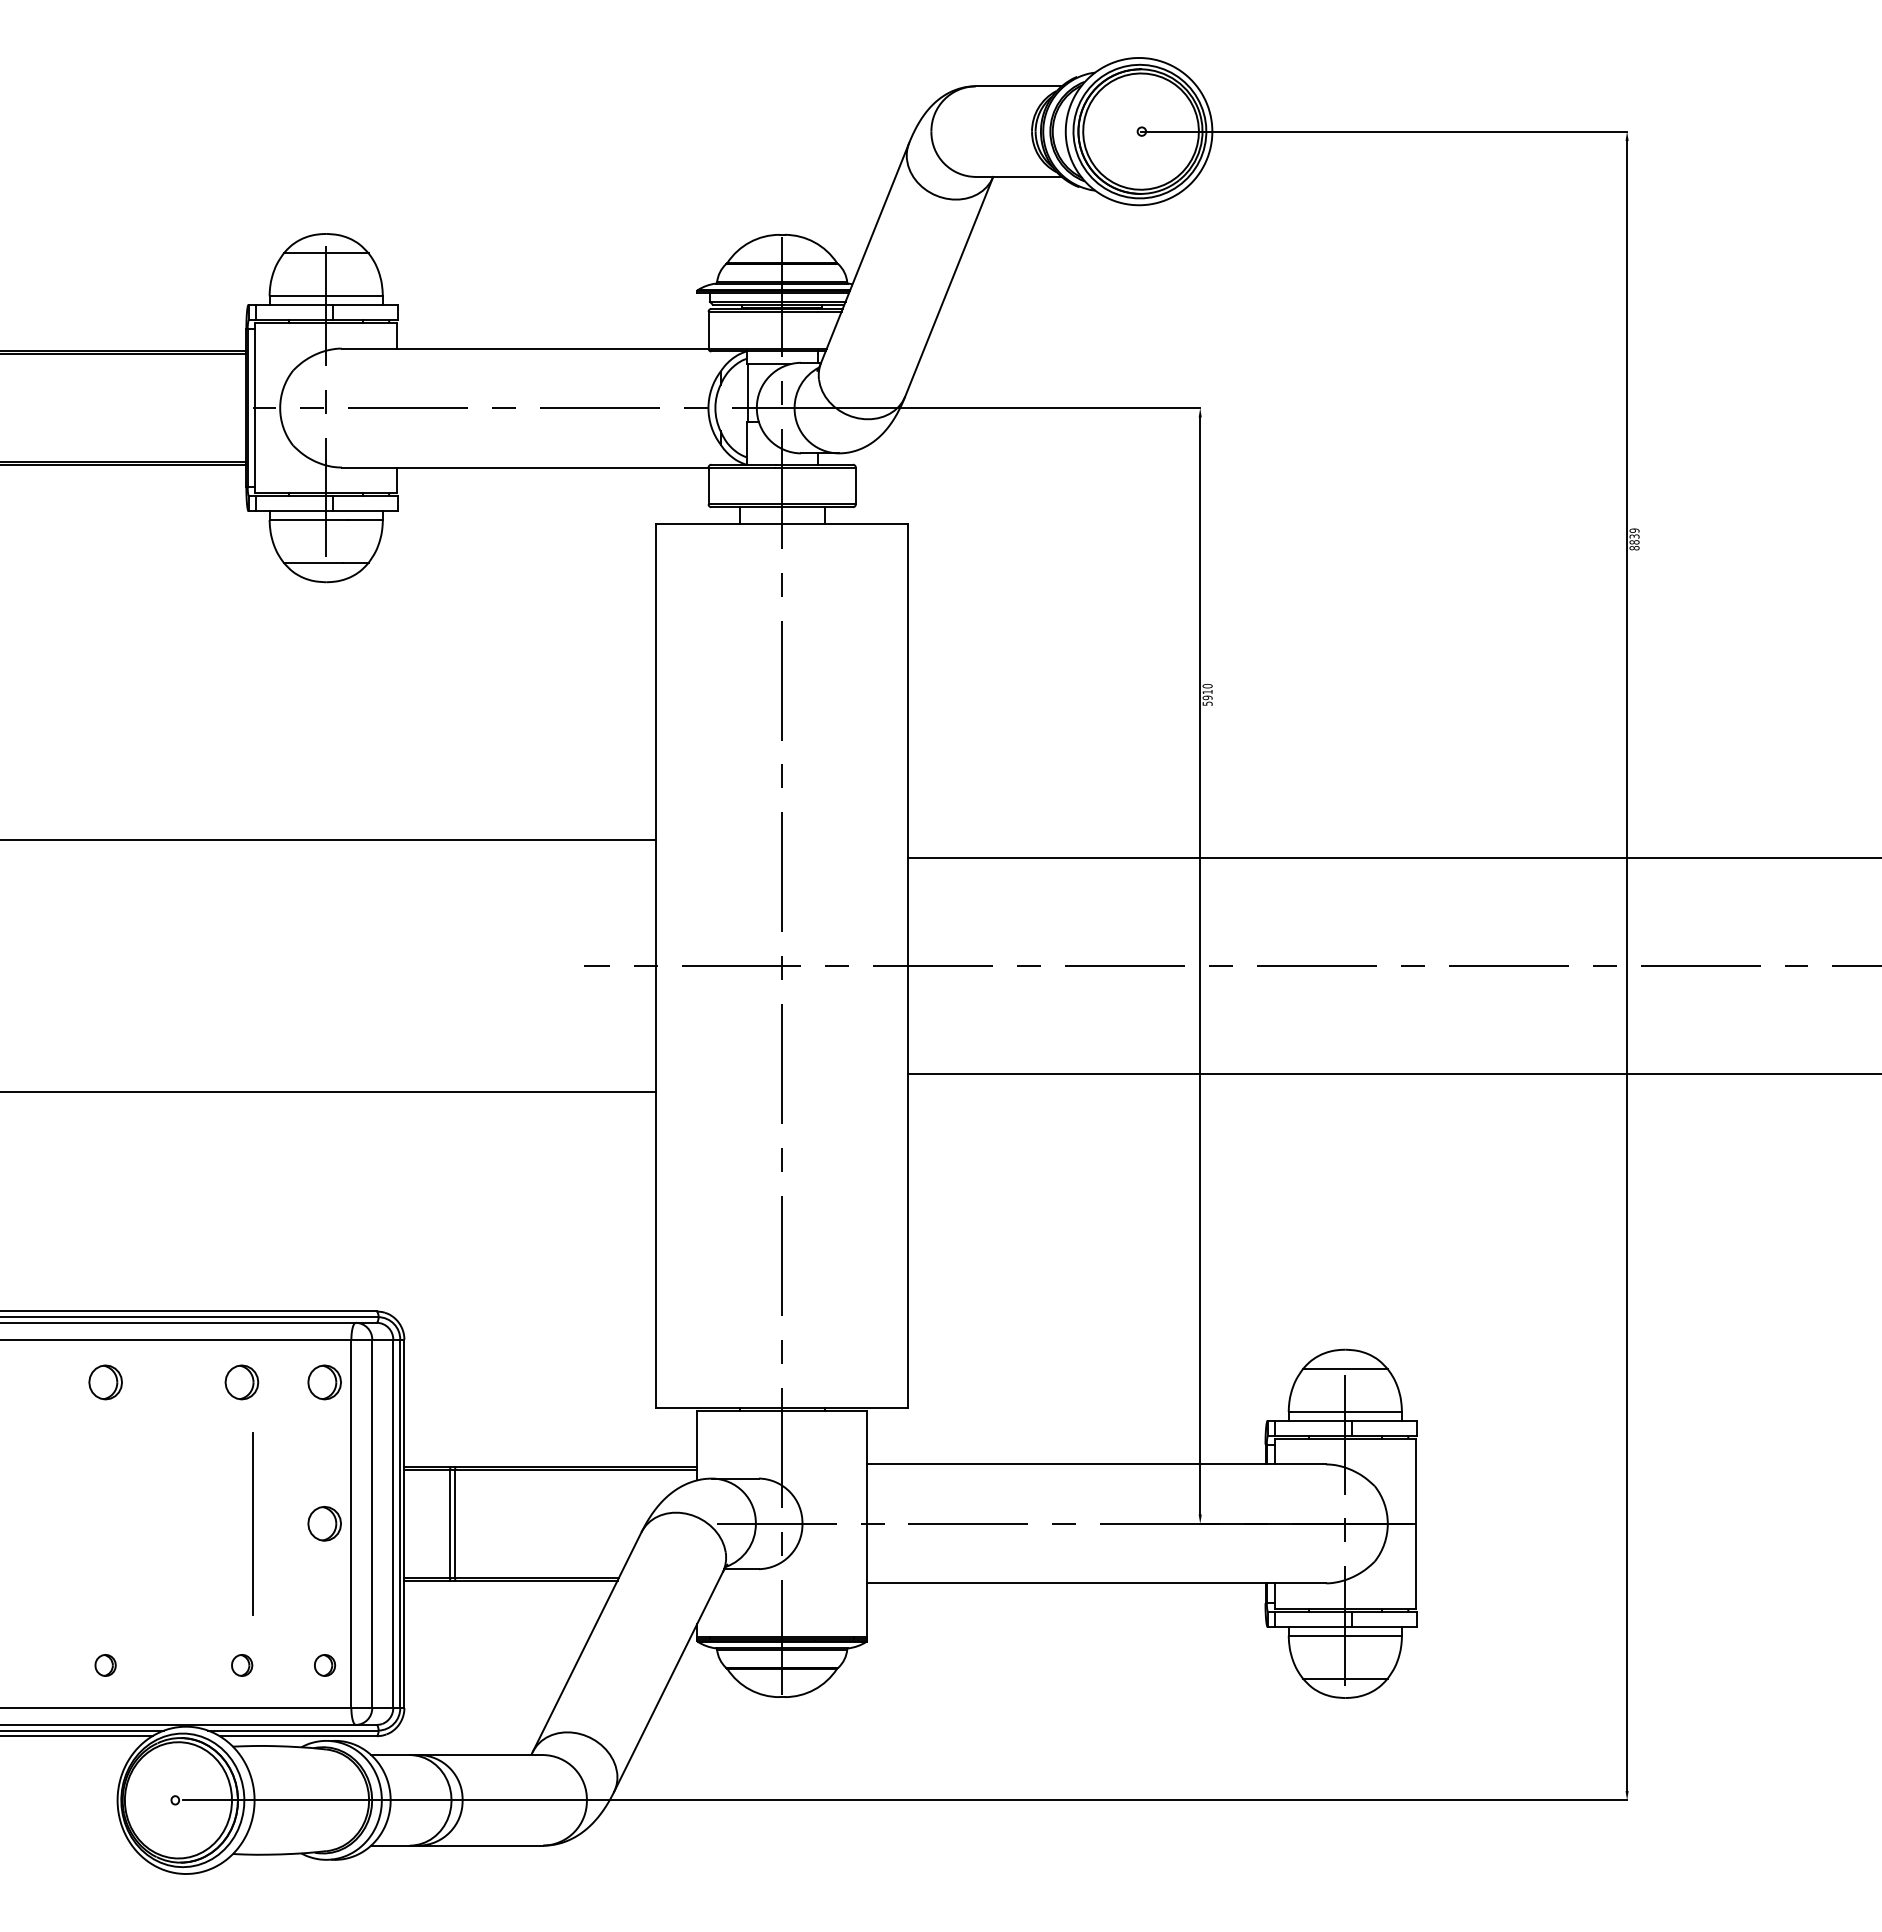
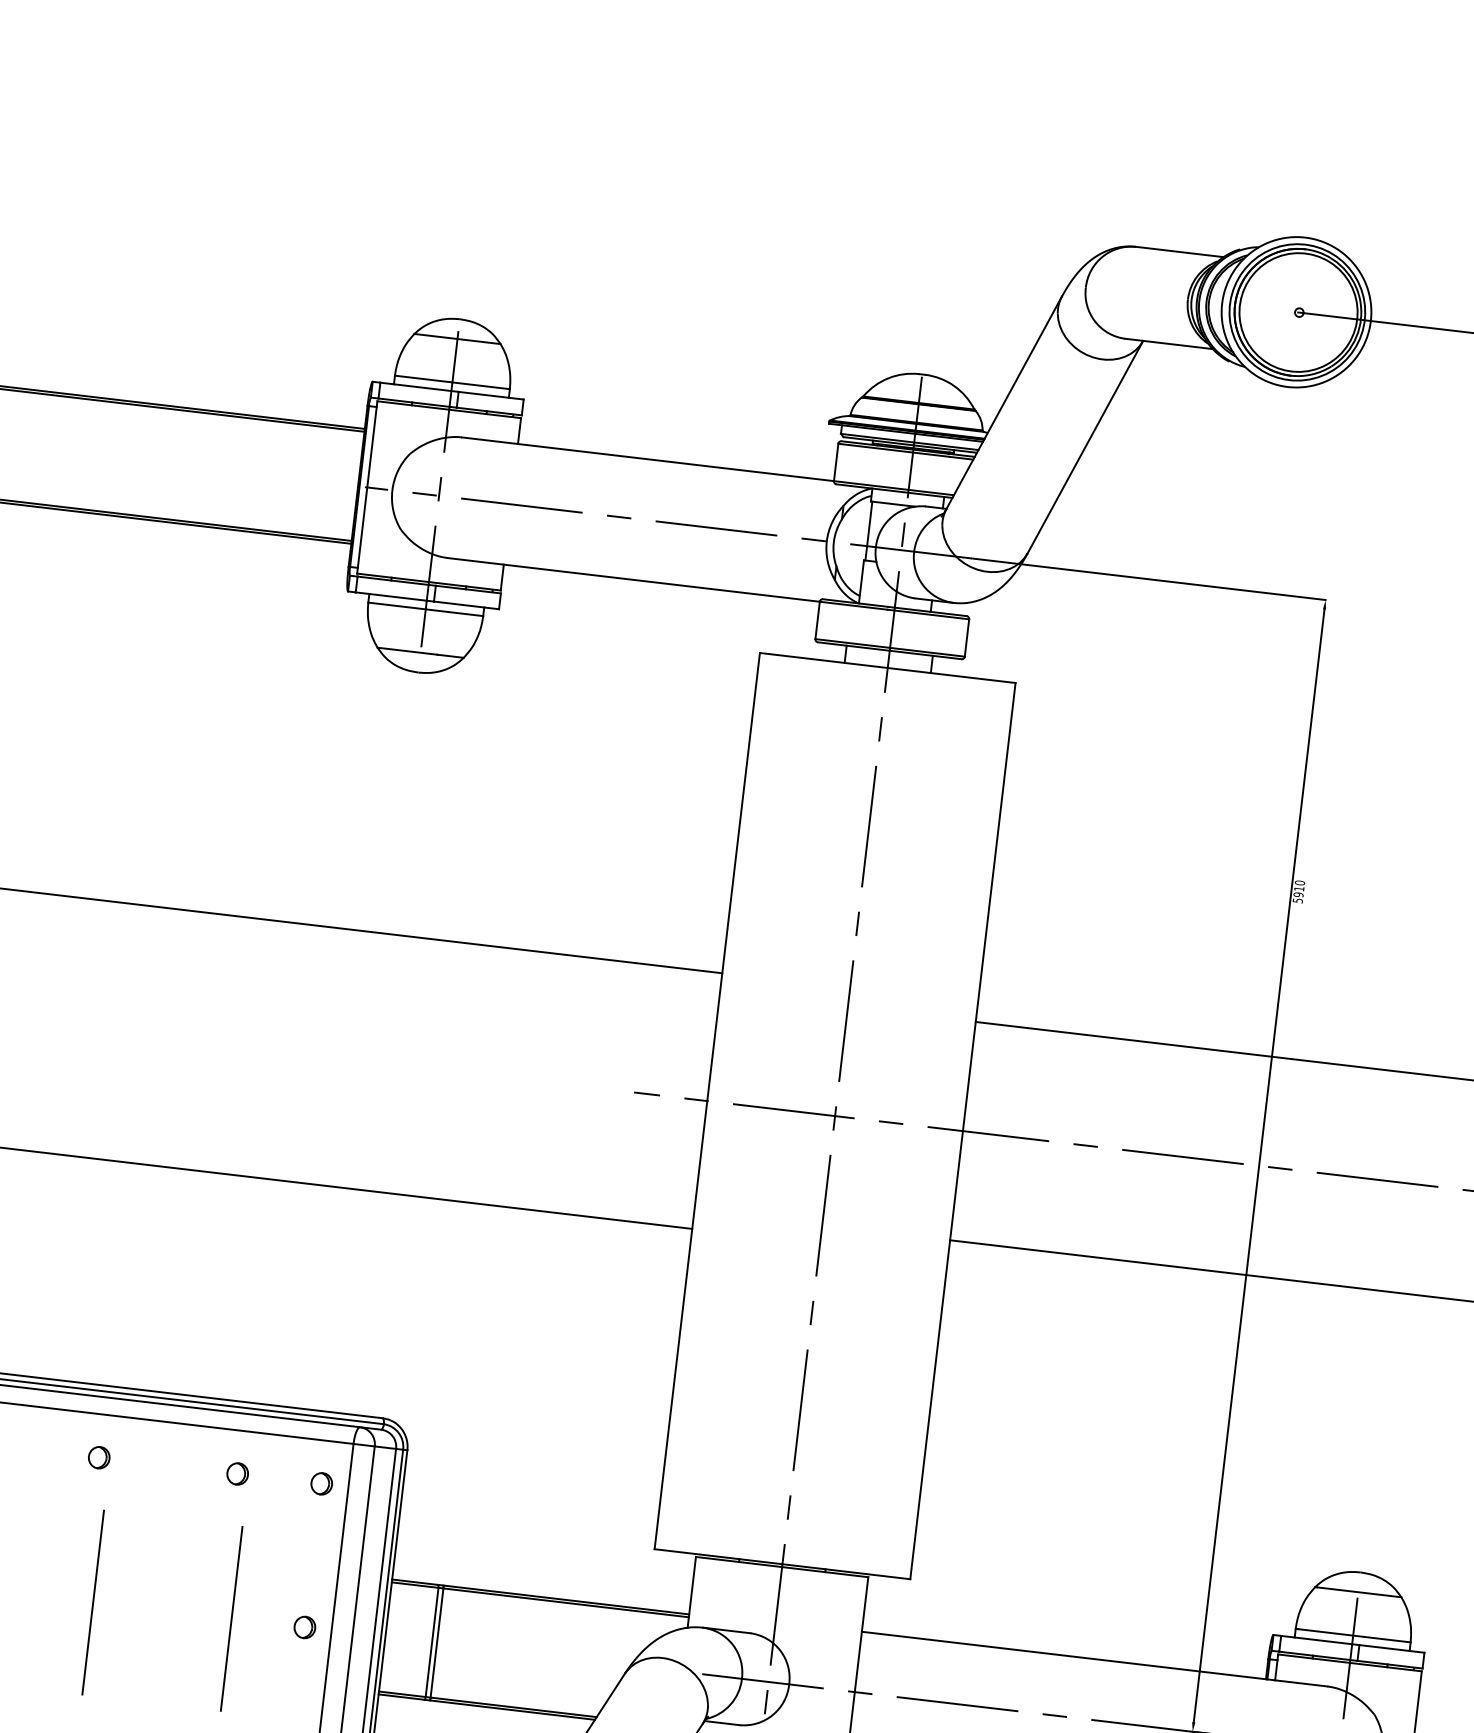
part: (105, 1381) -> (99, 1456), size x0.62
part: (242, 1381) -> (238, 1473), size x0.62
part: (325, 1381) -> (322, 1483), size x0.62
line: (116, 1523) -> (93, 1602), added
part: (325, 1523) -> (305, 1627), size x0.62

